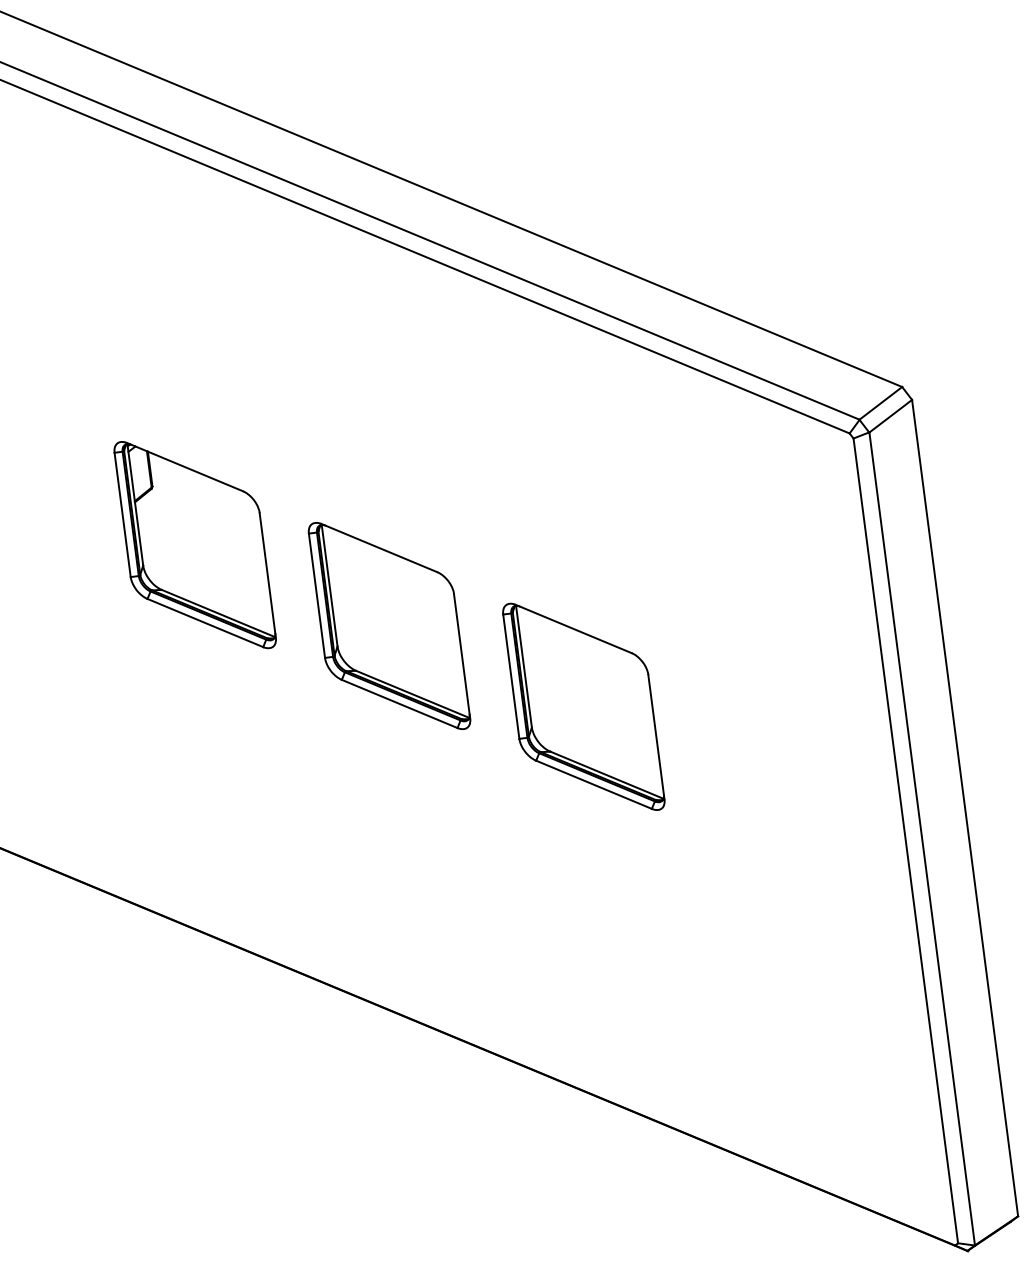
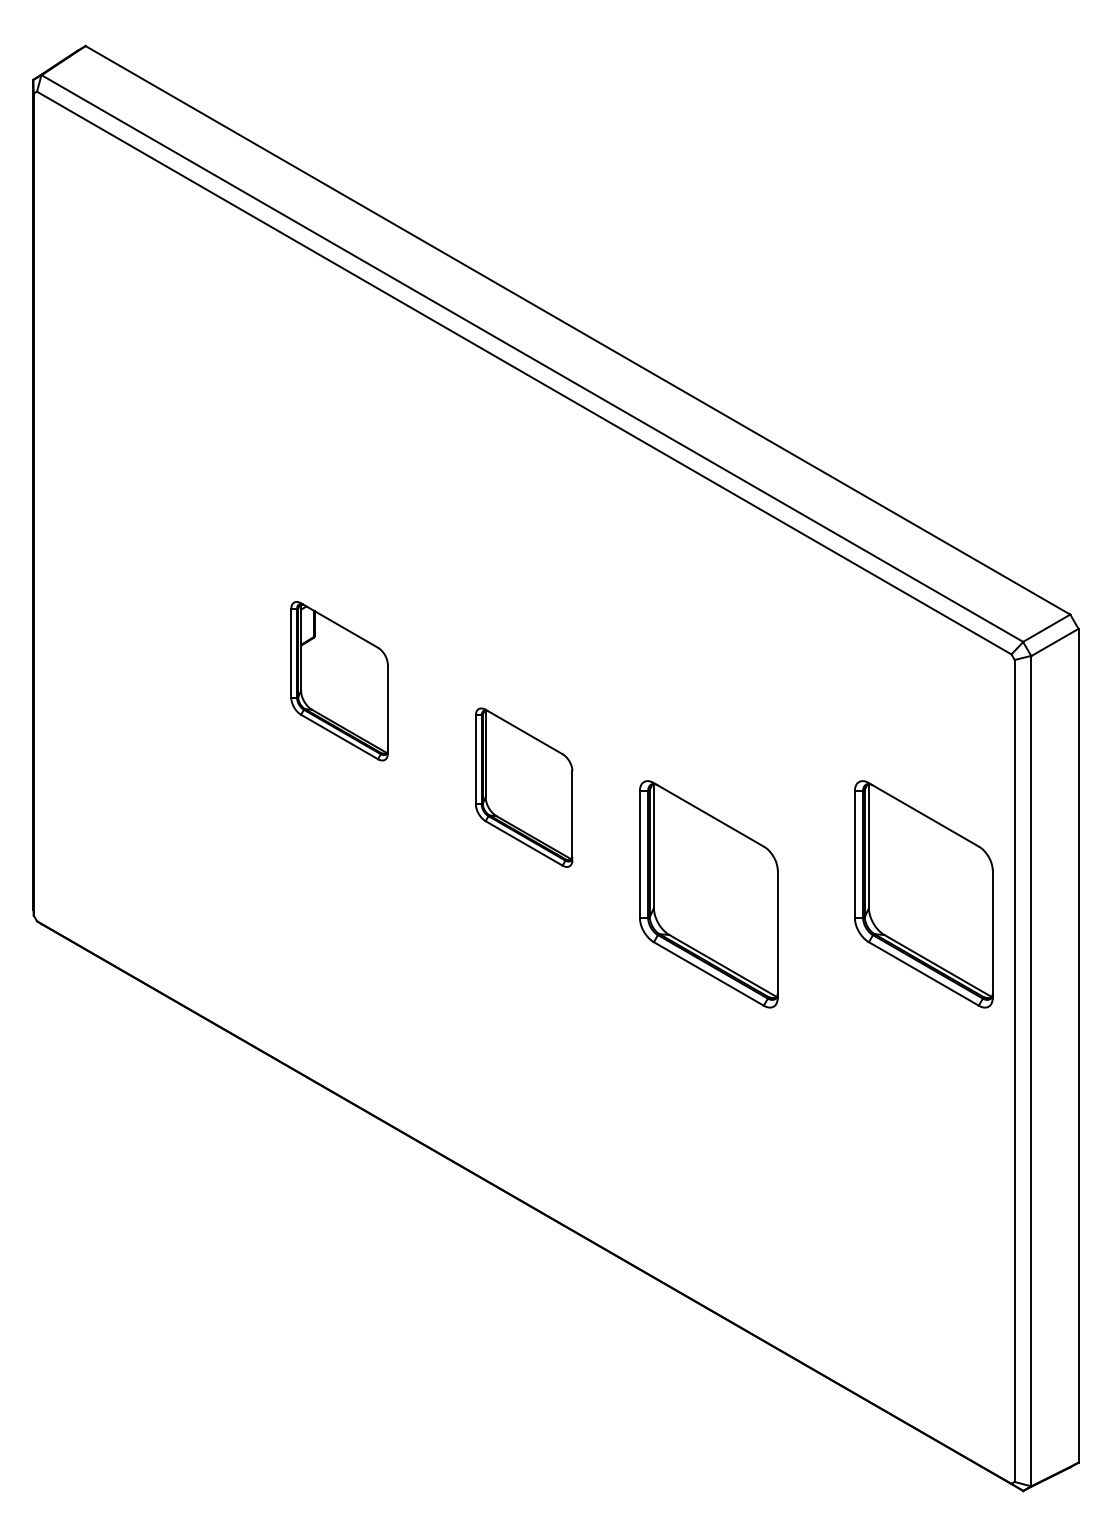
part: (195, 545) -> (339, 681), size x0.7
part: (388, 625) -> (523, 787), size x0.7
part: (794, 679) -> (923, 894), added

